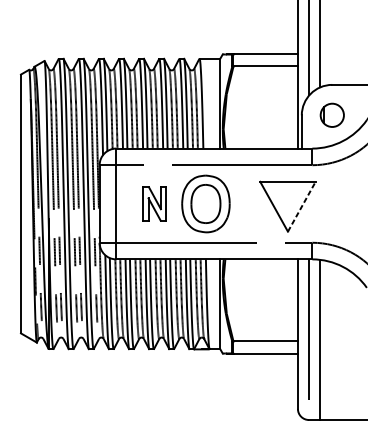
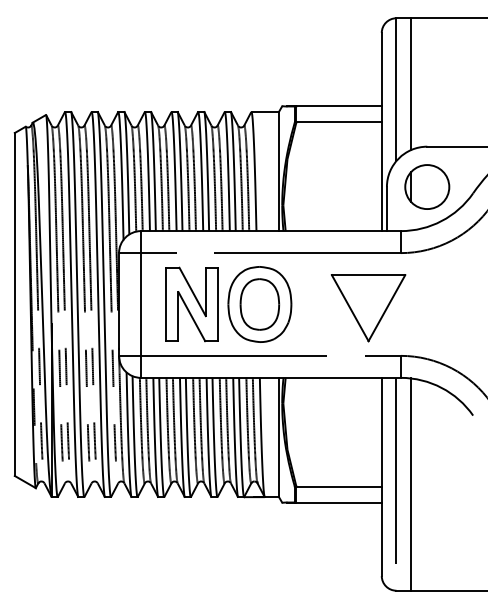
part: (332, 114) -> (427, 186), size x1.43
part: (154, 203) -> (191, 304), size x1.67
line: (301, 207) -> (386, 308), dashed -> solid

